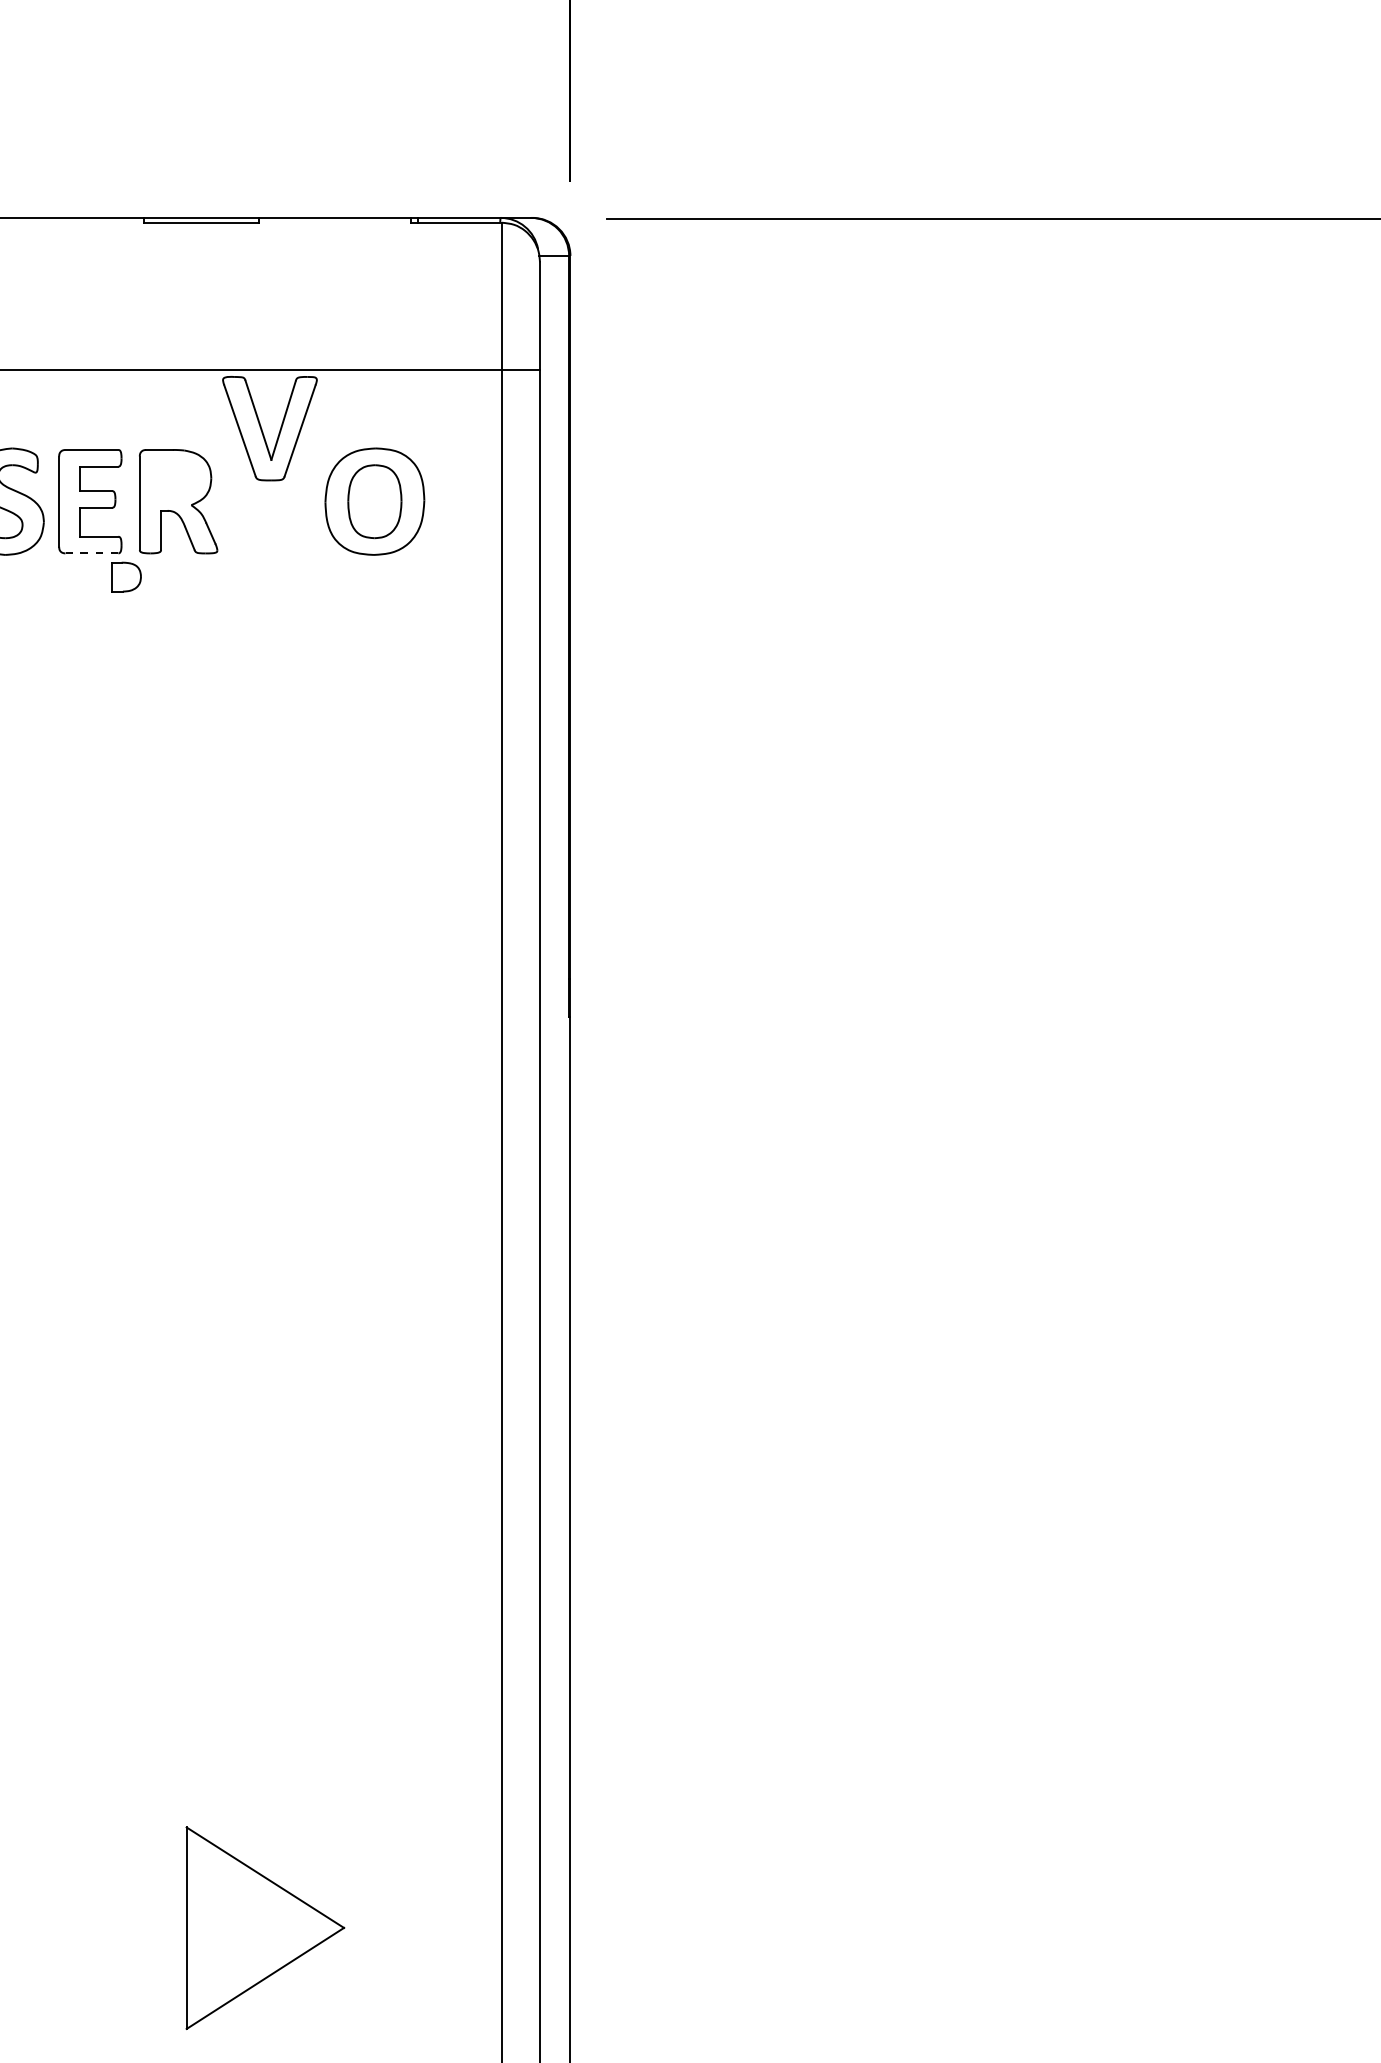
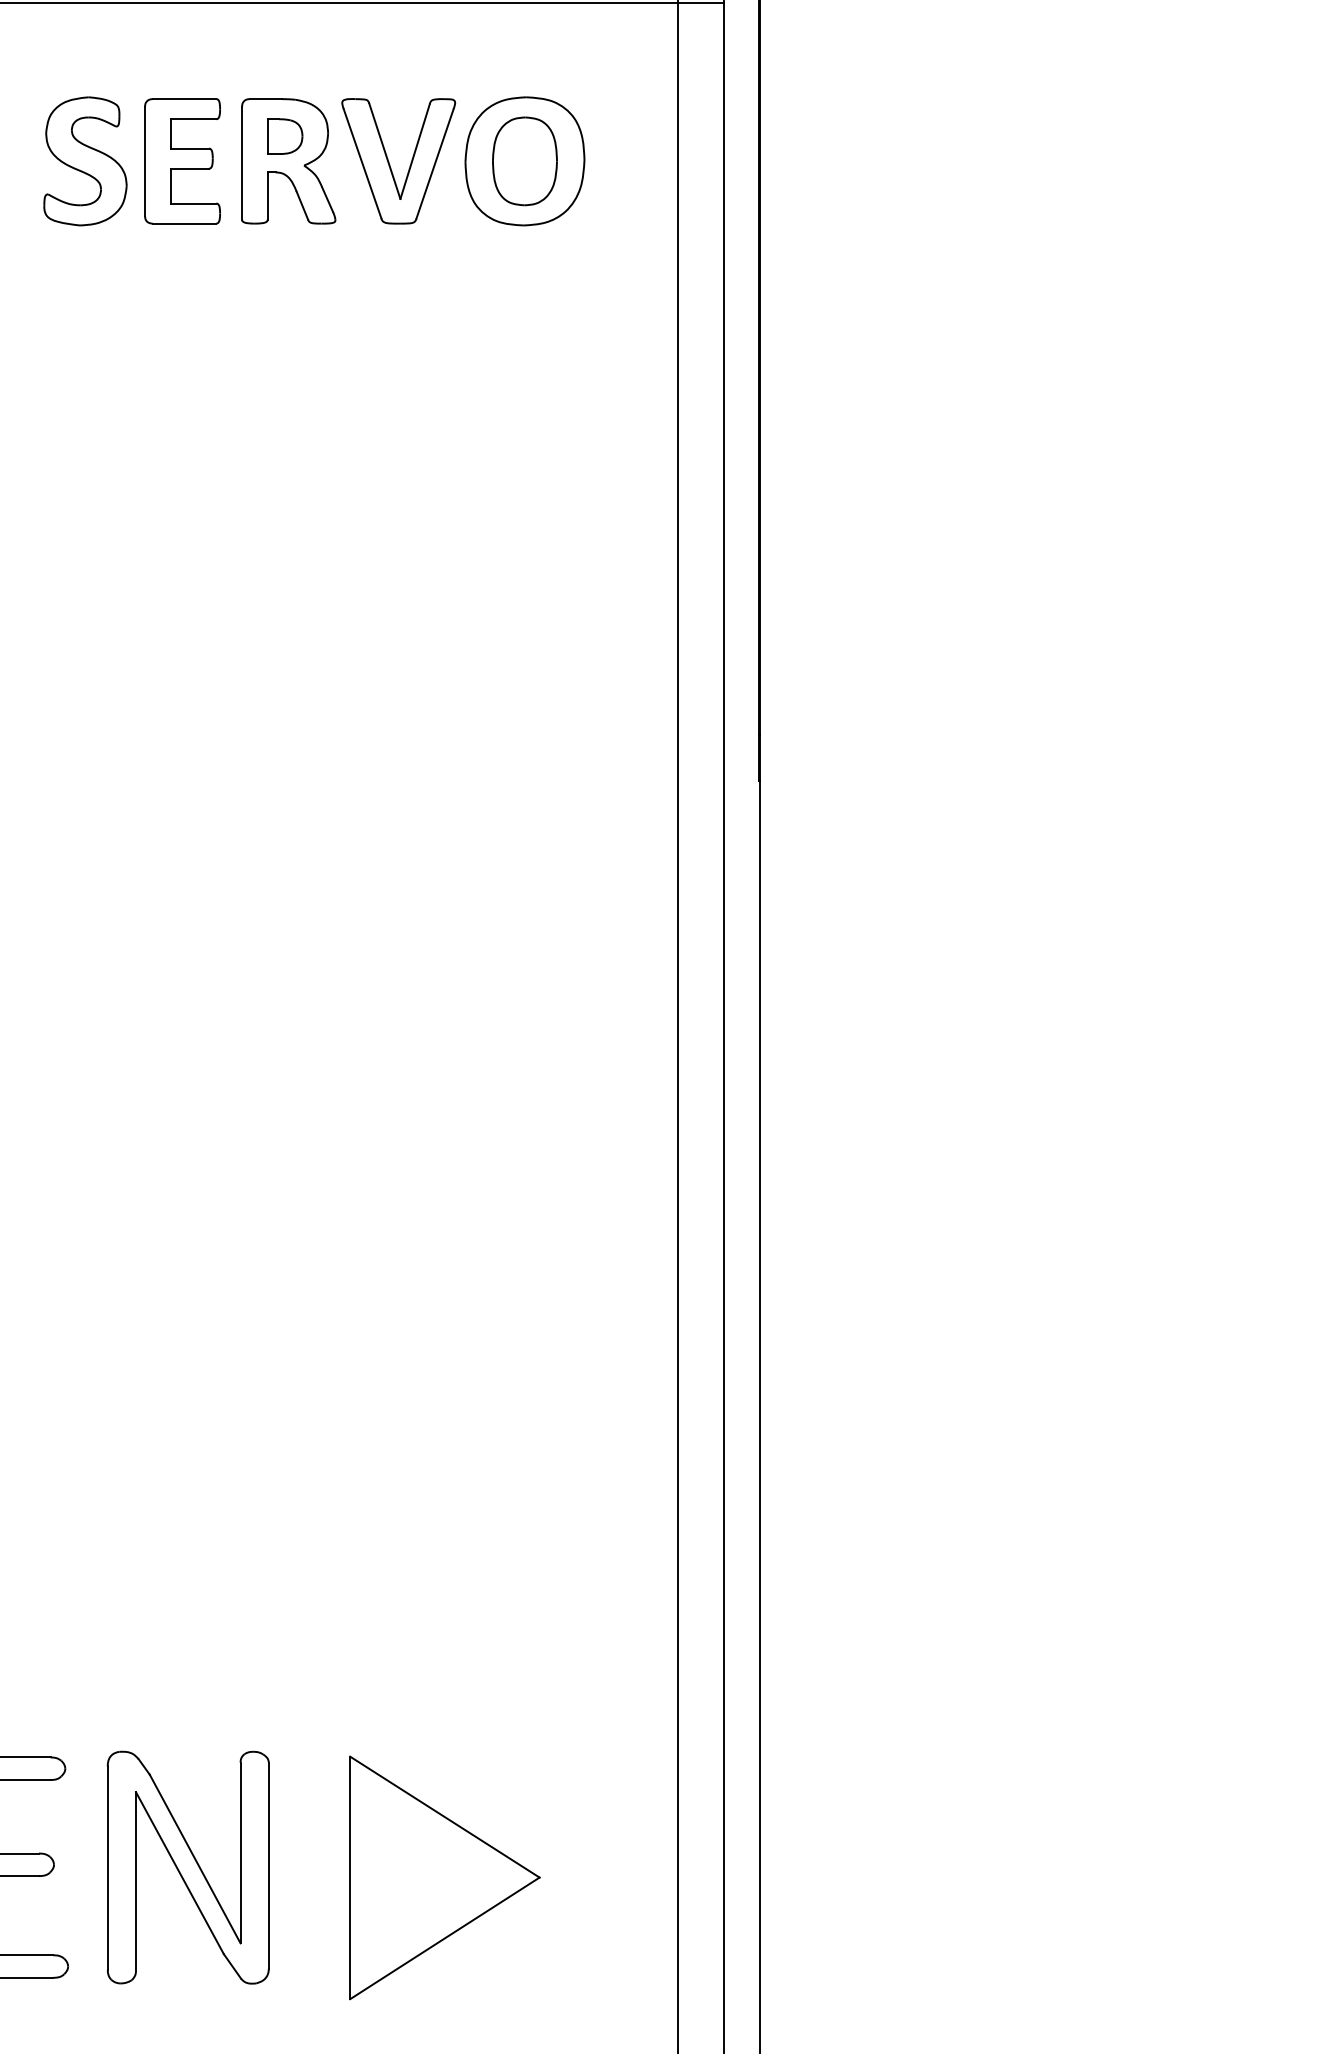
part: (262, 428) -> (389, 161), moved
line: (91, 553) -> (183, 223), dashed -> solid
part: (126, 576) -> (285, 135), moved
part: (94, 1919) -> (187, 1867), added
part: (265, 1927) -> (445, 1877), moved

